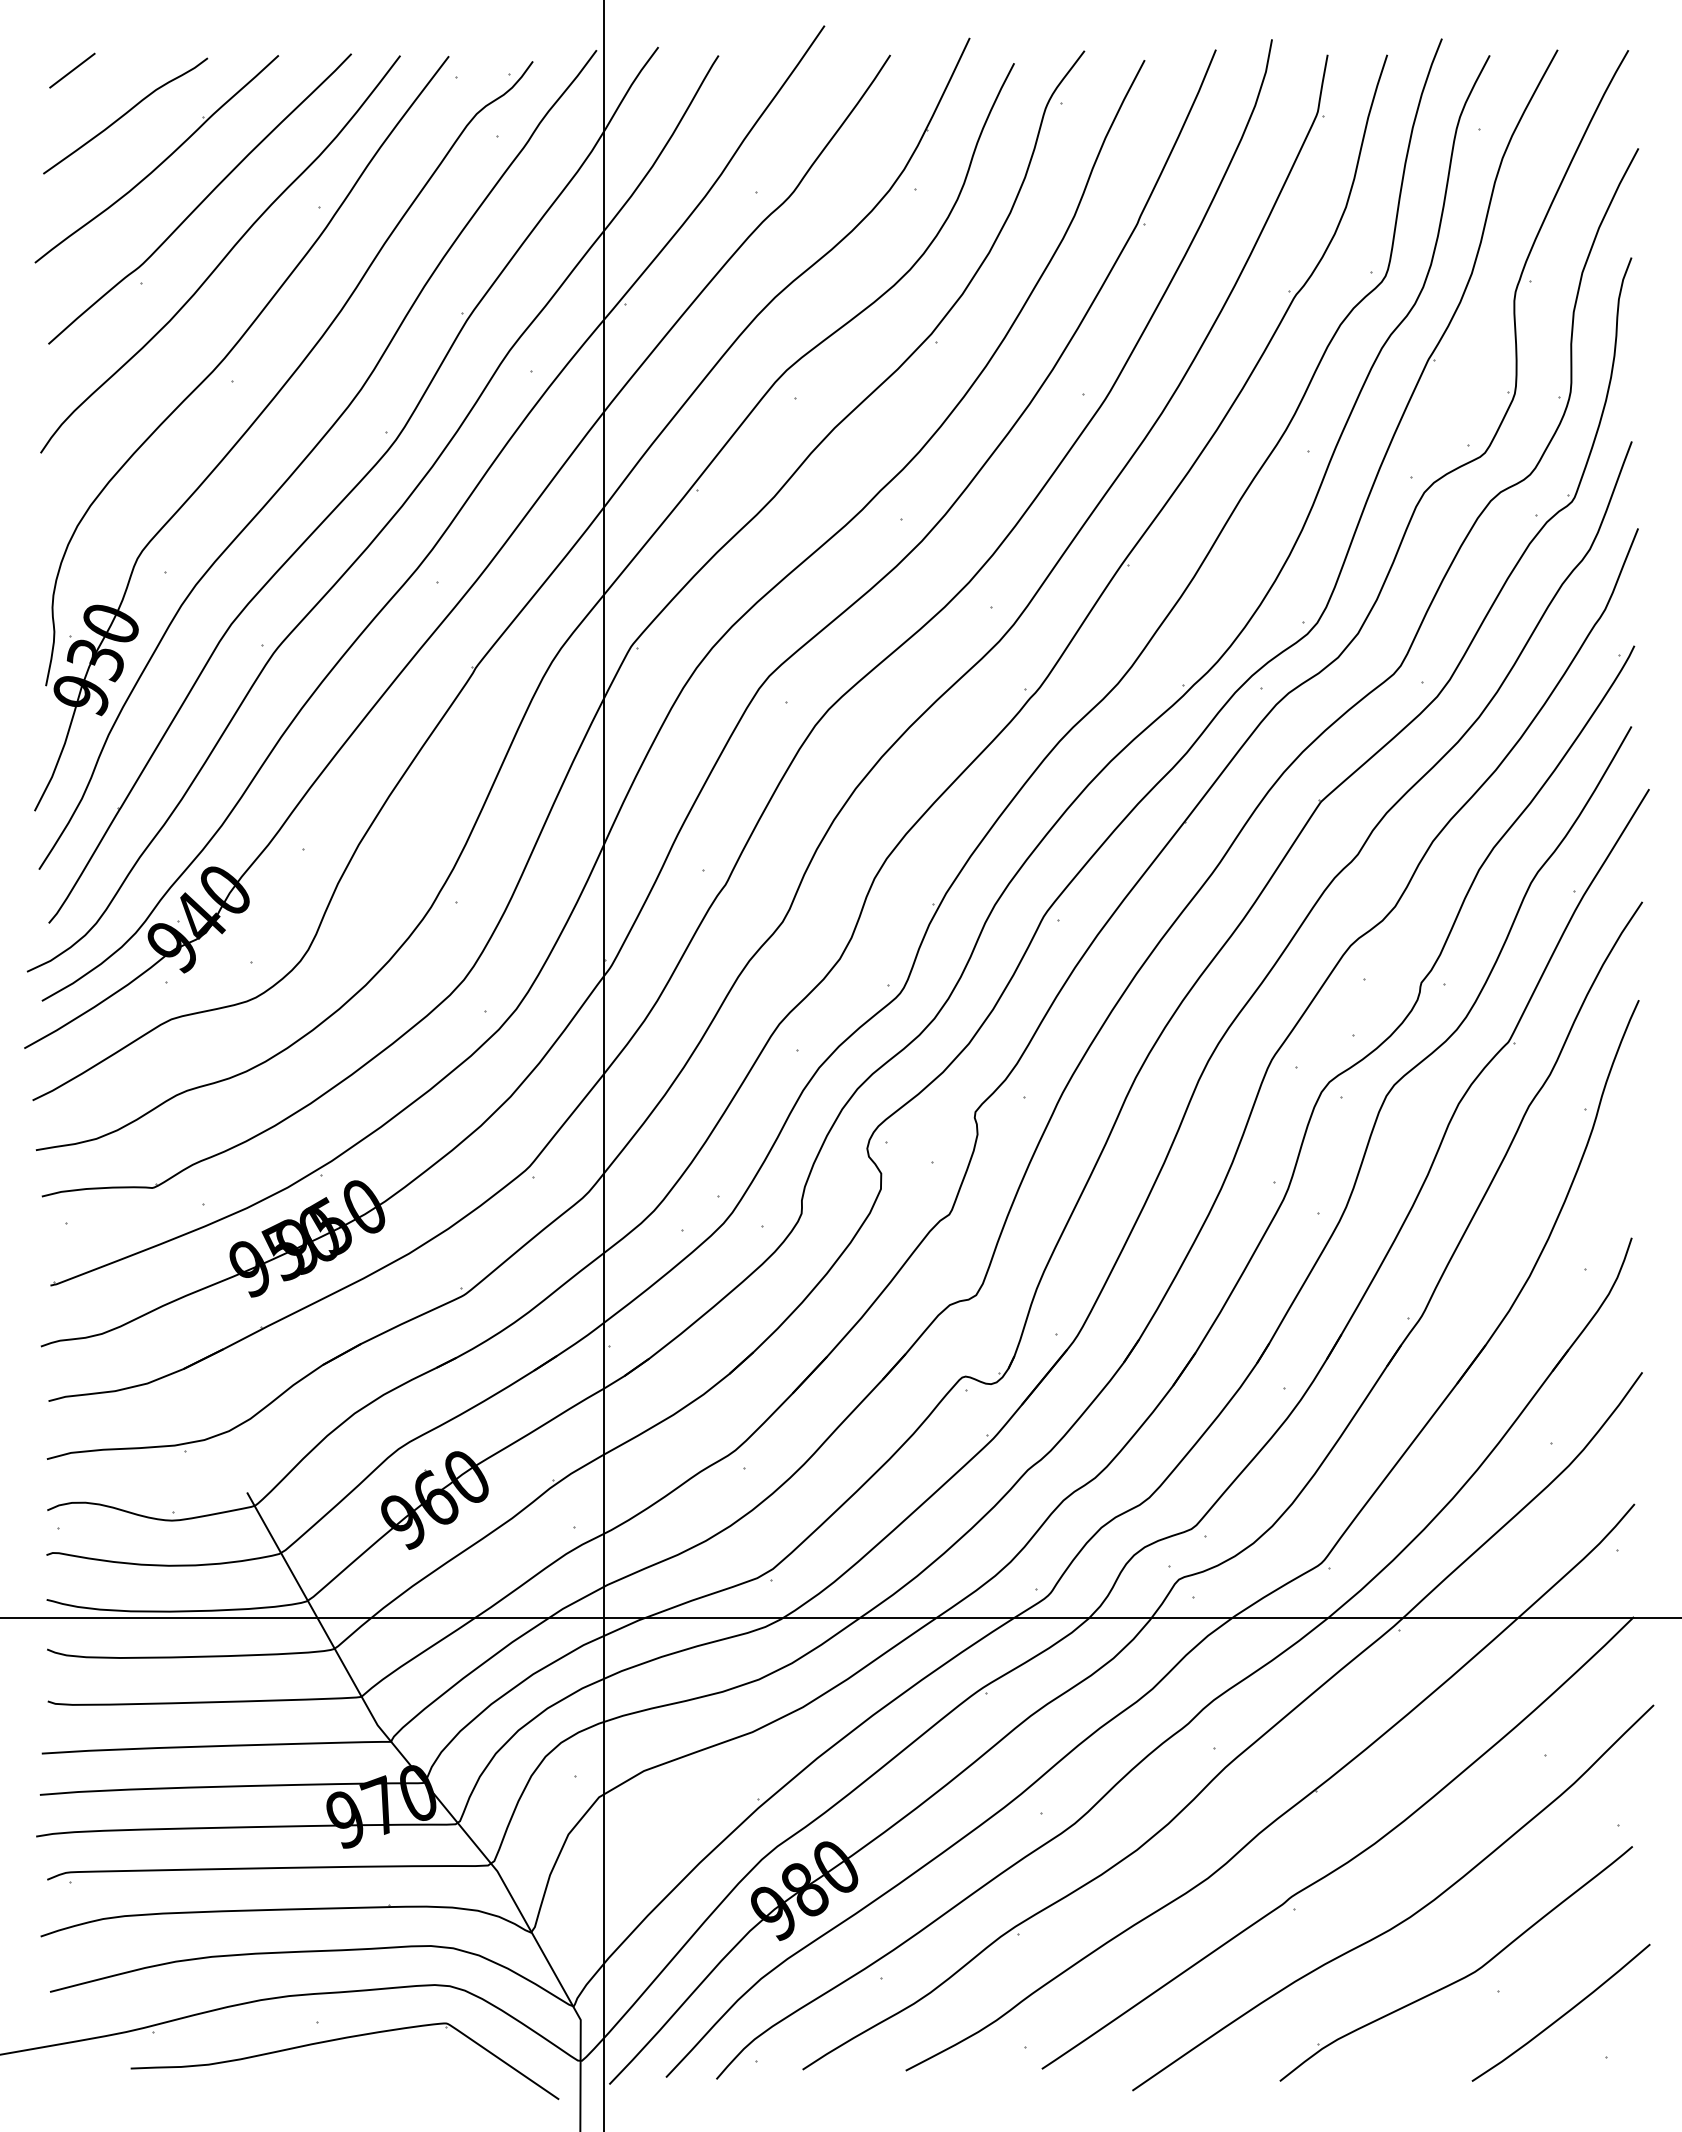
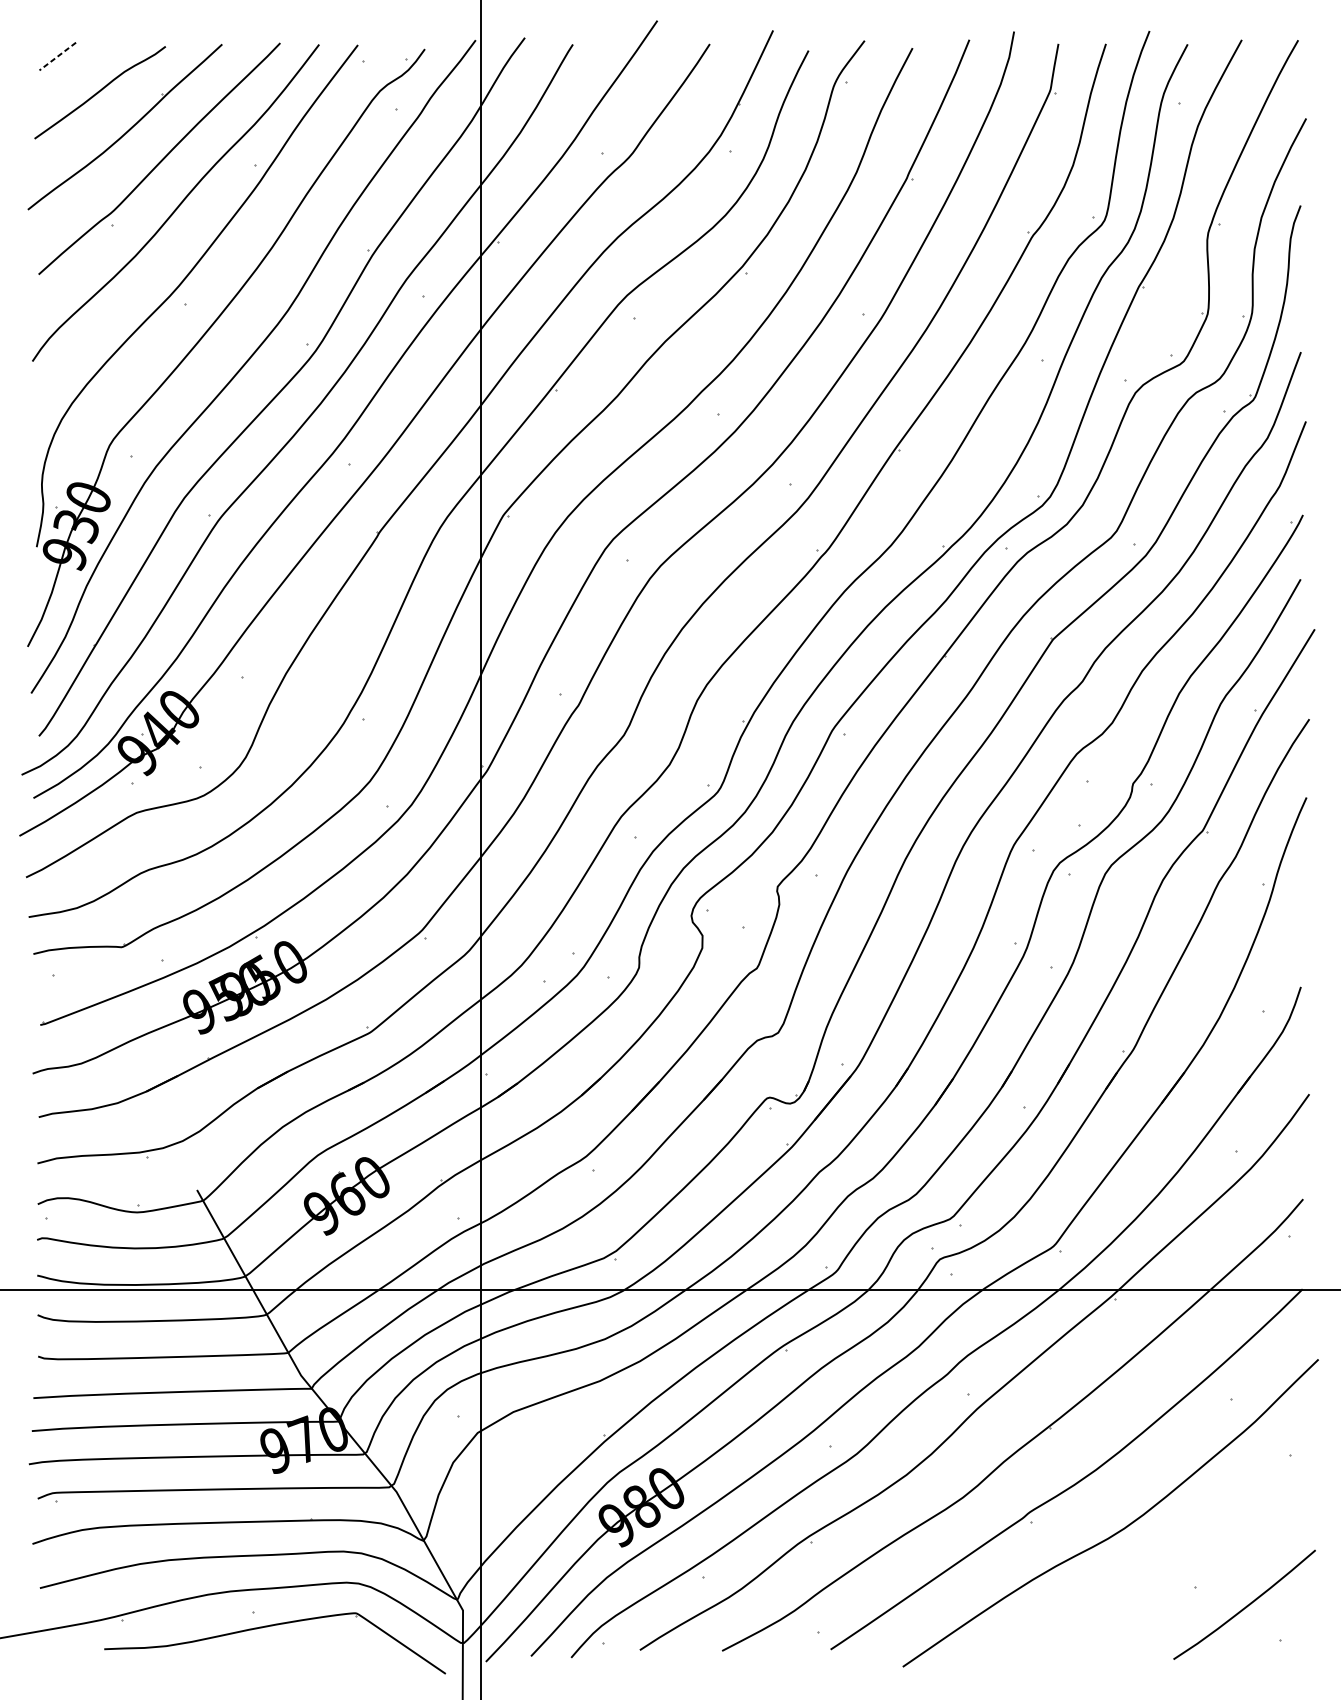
line: (72, 70) -> (57, 56), solid -> dashed
part: (1462, 1977) -> (1165, 1576), removed

